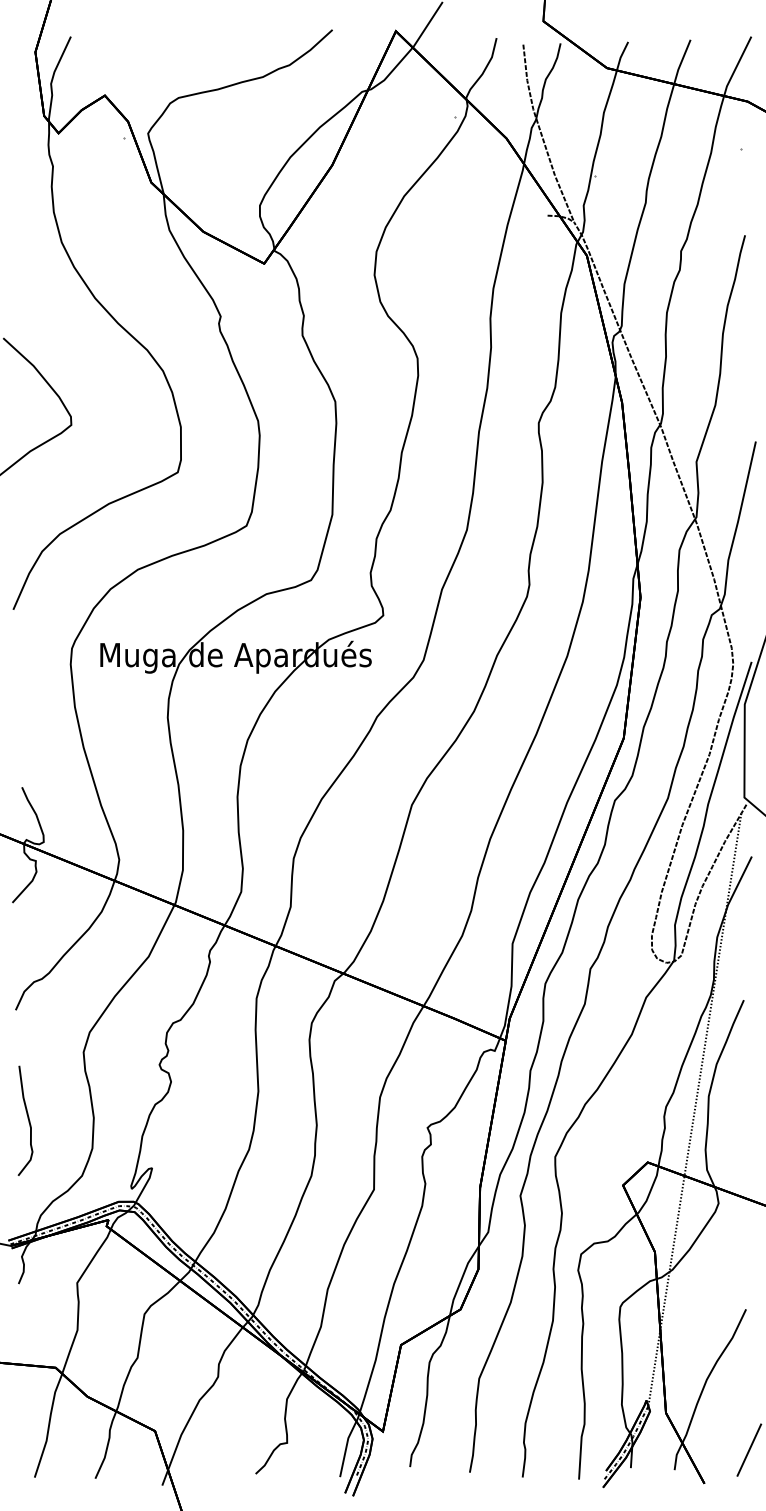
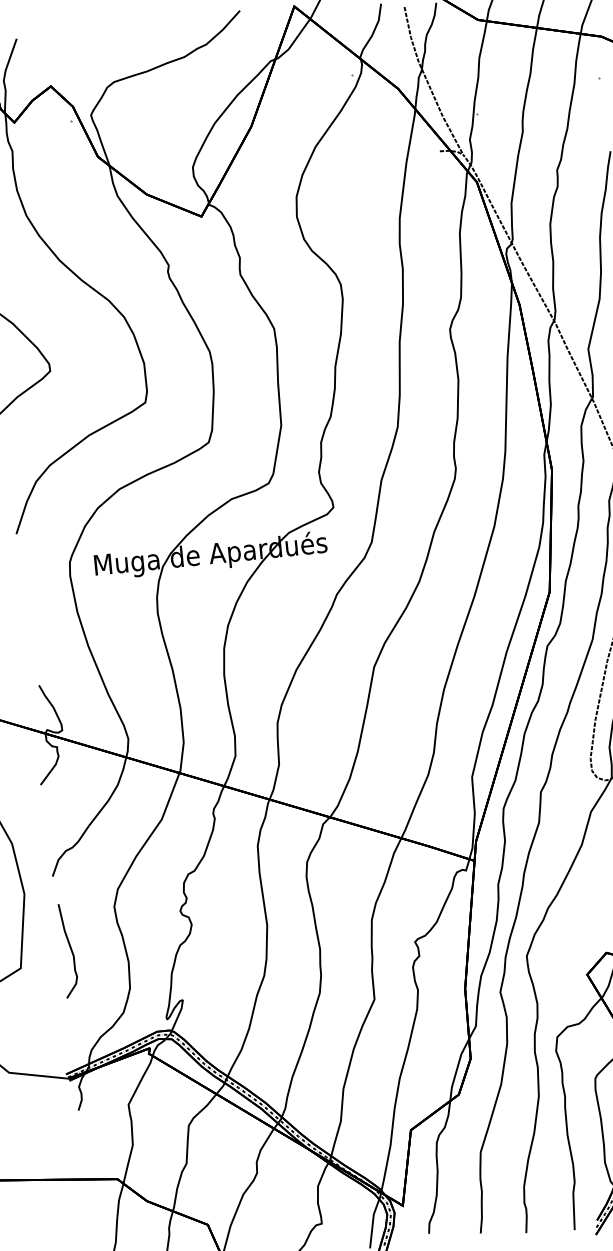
curve: (27, 1118) -> (69, 948), moved

